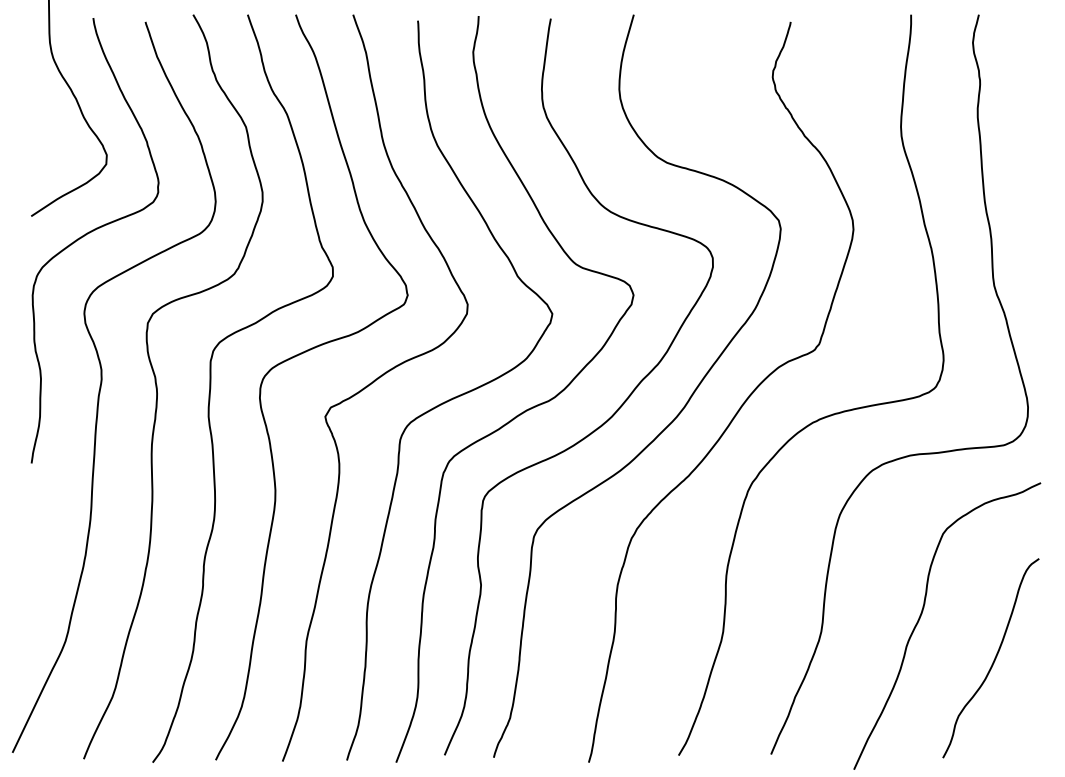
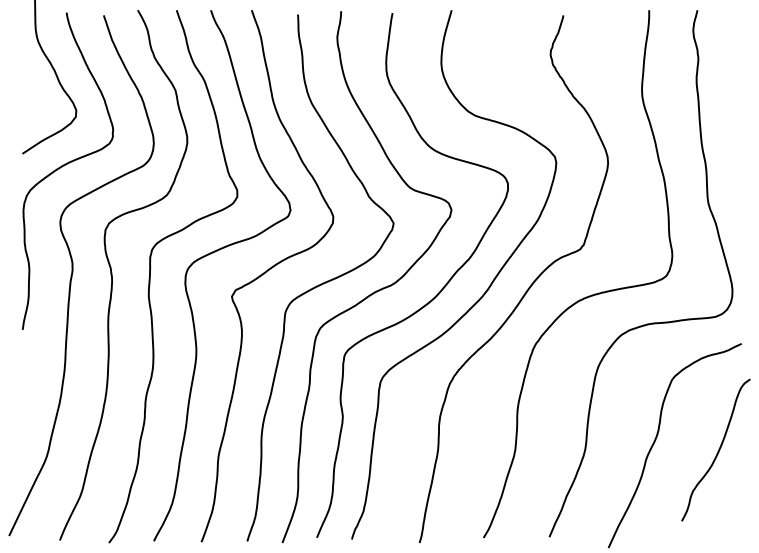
curve: (993, 660) -> (717, 451), moved

